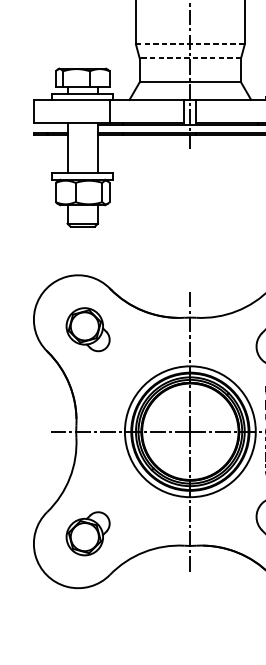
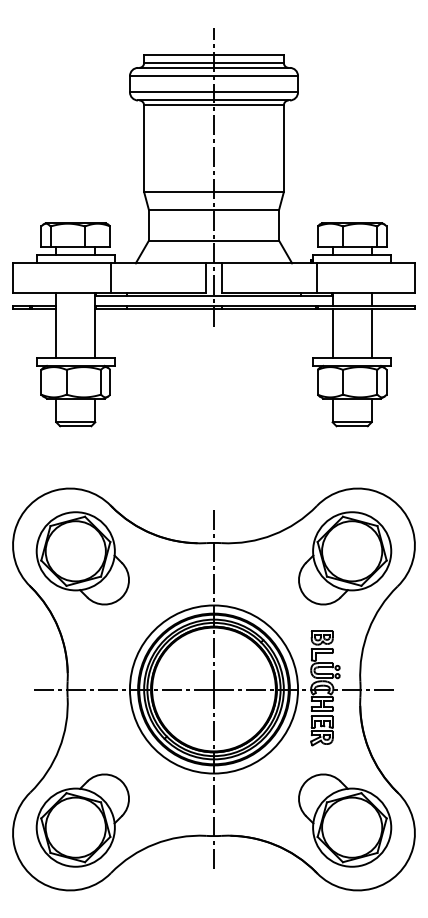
line: (190, 44) -> (214, 192), dashed -> solid
line: (189, 58) -> (213, 209), dashed -> solid
part: (87, 329) -> (82, 558), size x1.67
part: (87, 533) -> (82, 820), size x1.67

